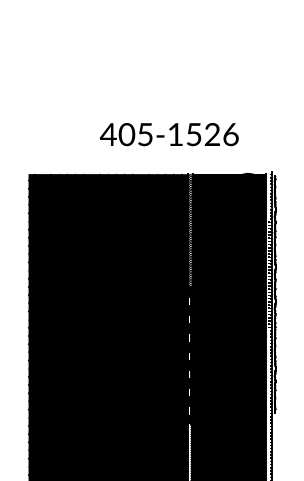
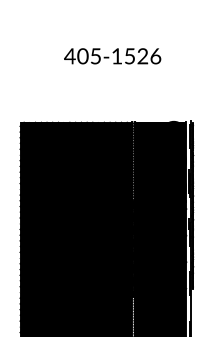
text: (169, 134) -> (112, 56), moved

